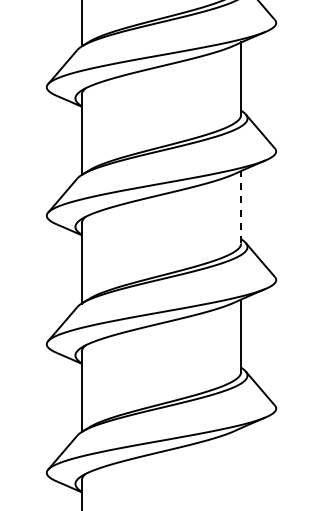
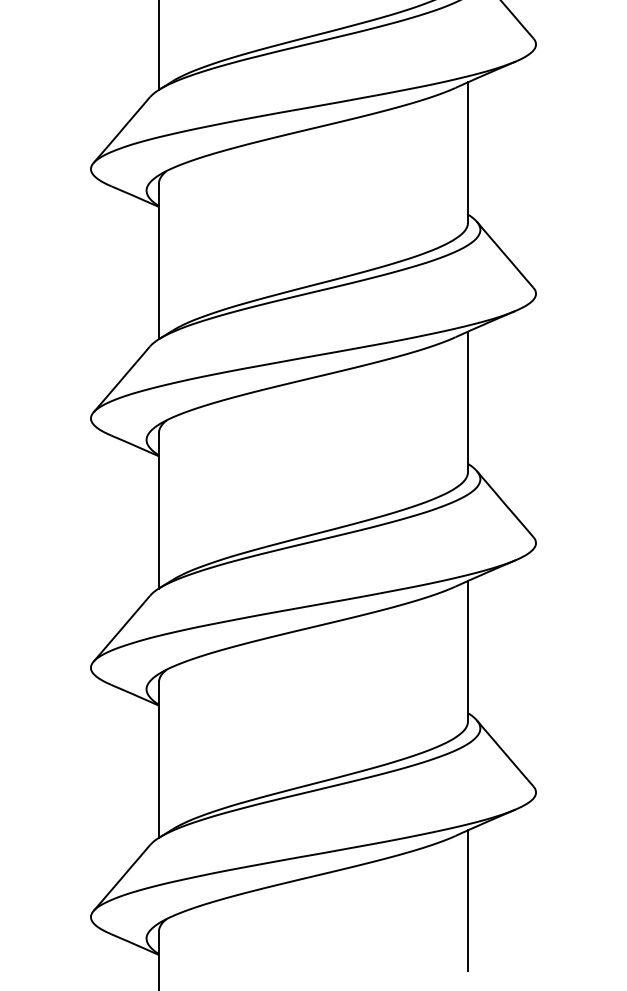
line: (241, 206) -> (468, 400), dashed -> solid
line: (241, 464) -> (468, 900), added

